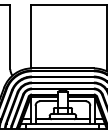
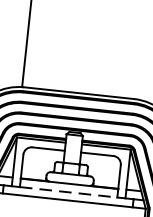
line: (63, 124) -> (69, 193), solid -> dashed

